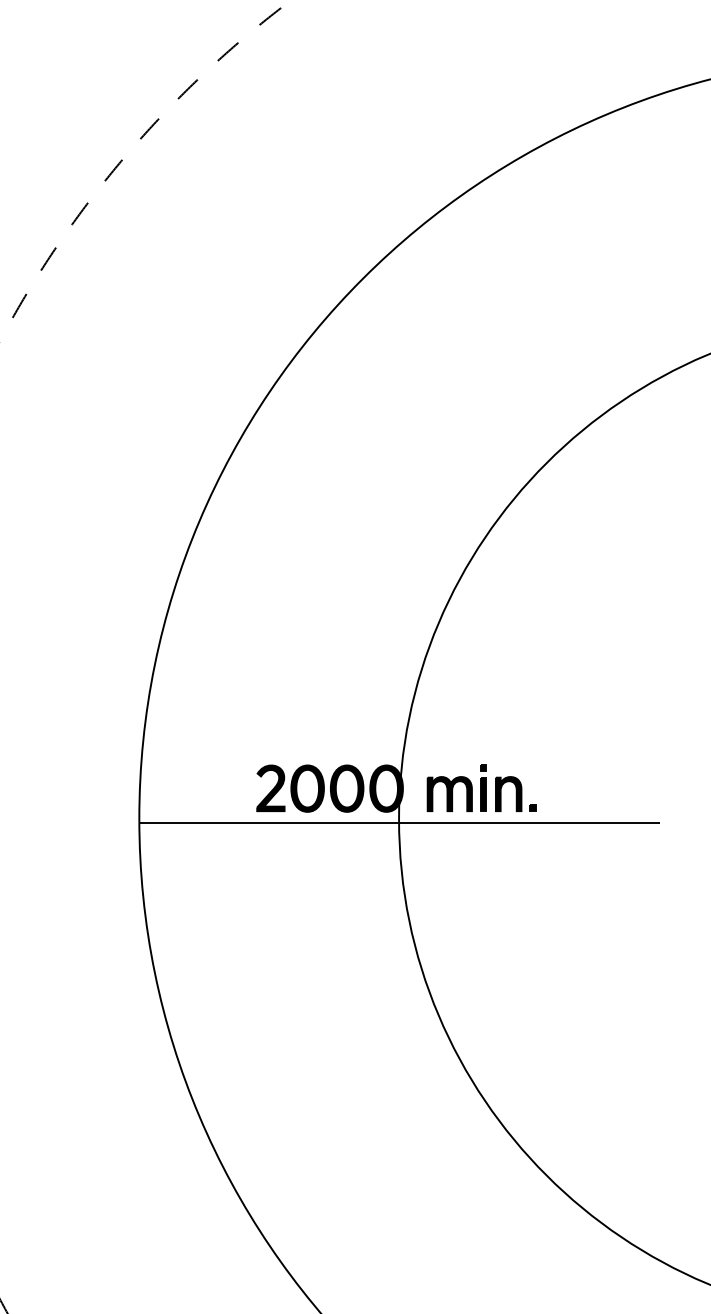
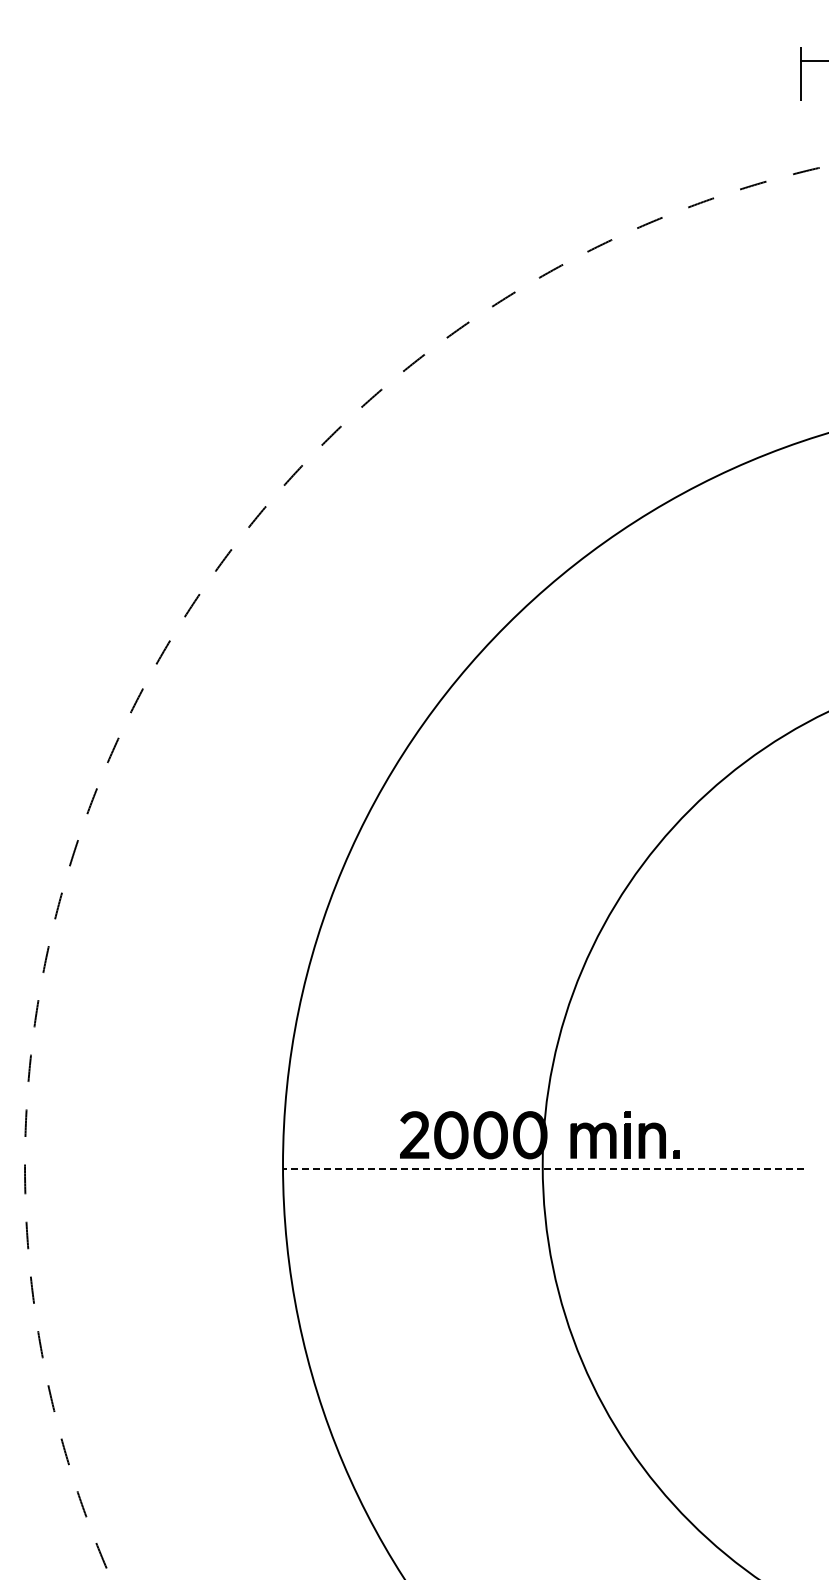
line: (399, 822) -> (543, 1169), solid -> dashed

